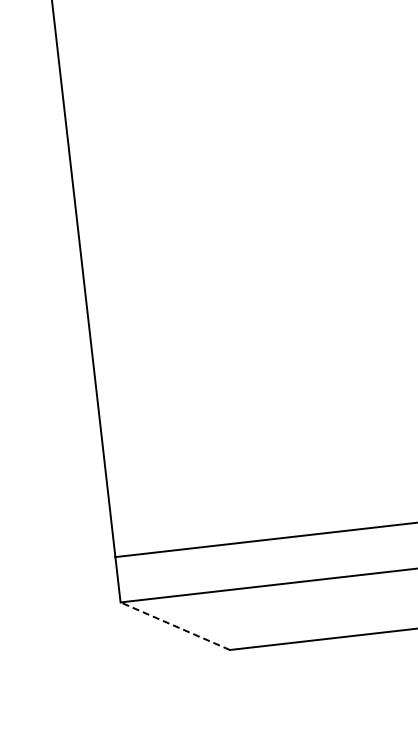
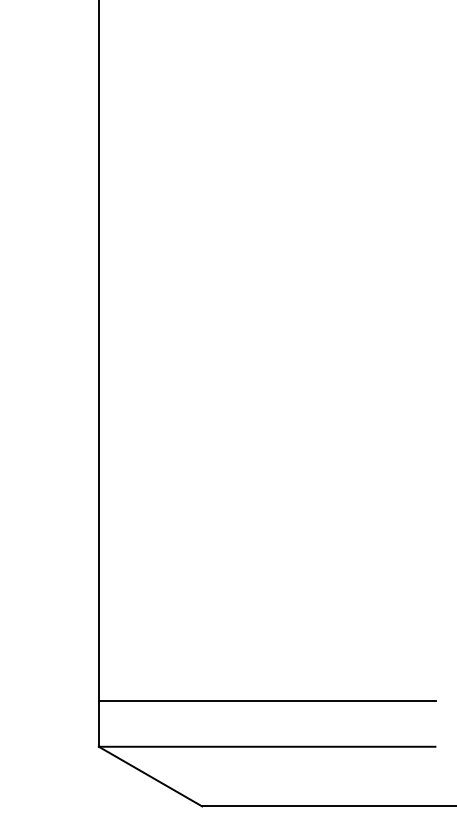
line: (175, 626) -> (150, 776), dashed -> solid

